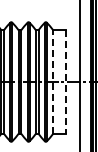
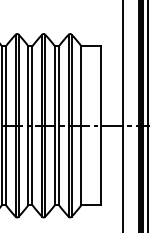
line: (53, 82) -> (81, 126), dashed -> solid
line: (66, 82) -> (101, 126), dashed -> solid

